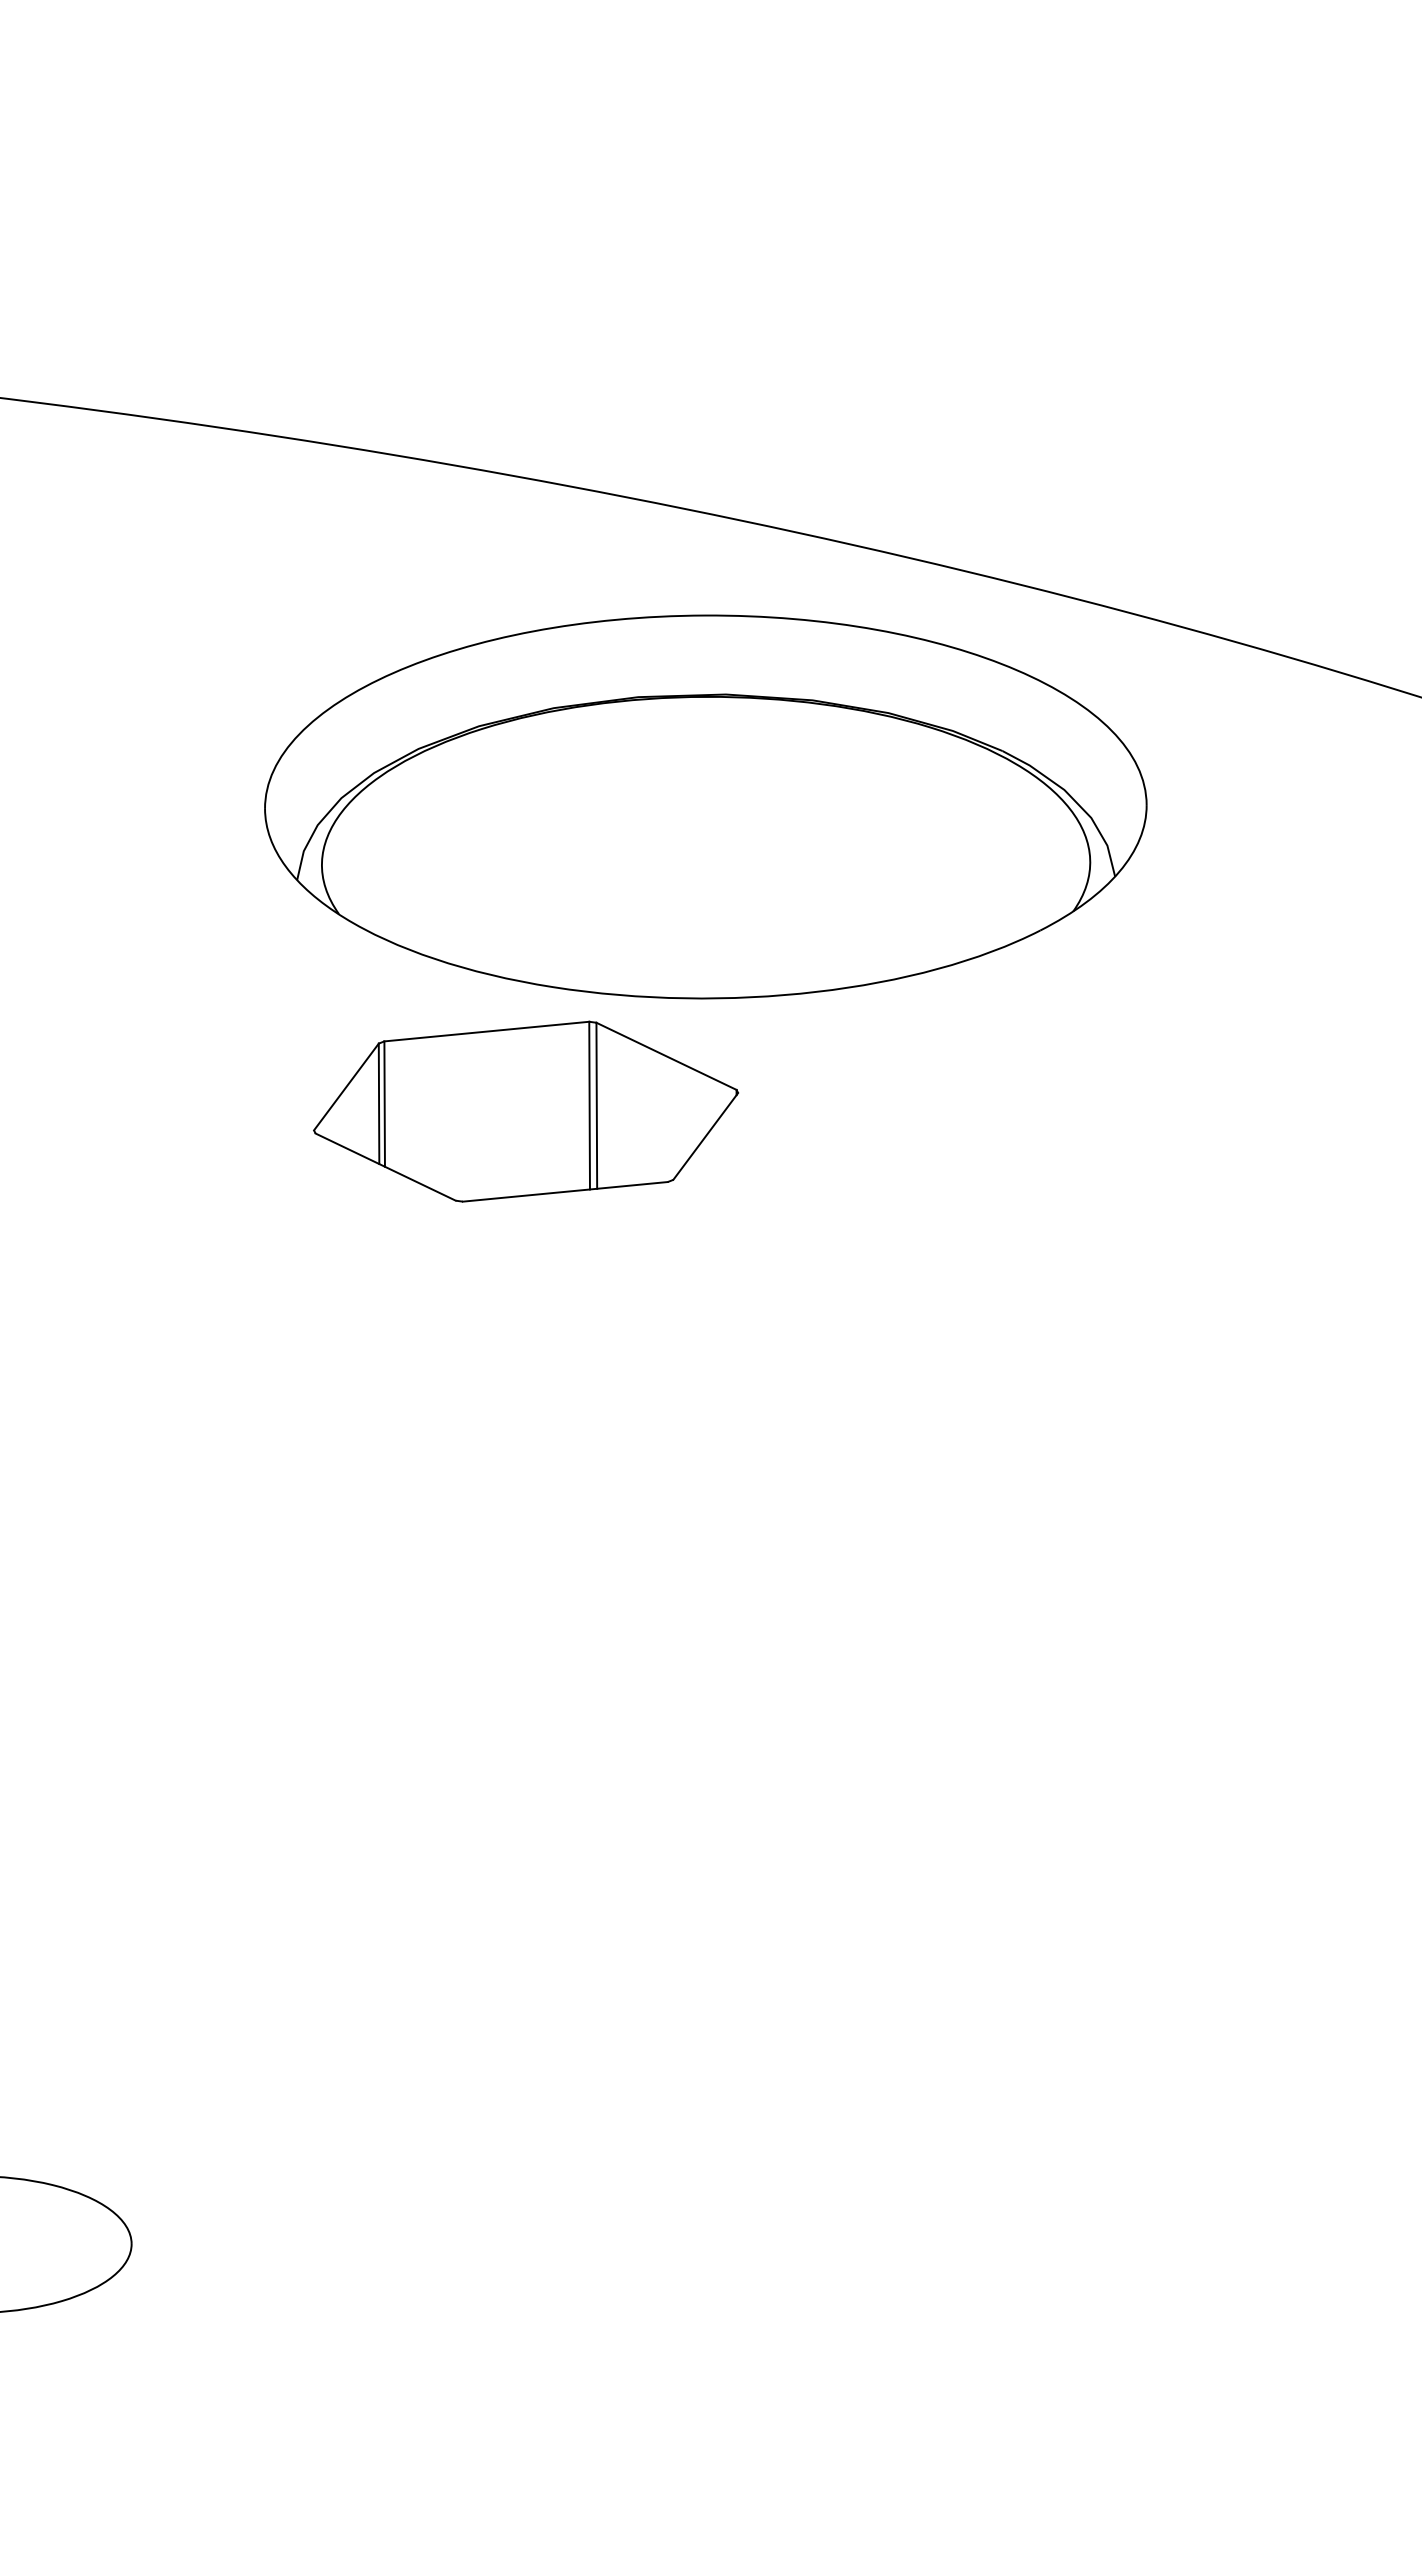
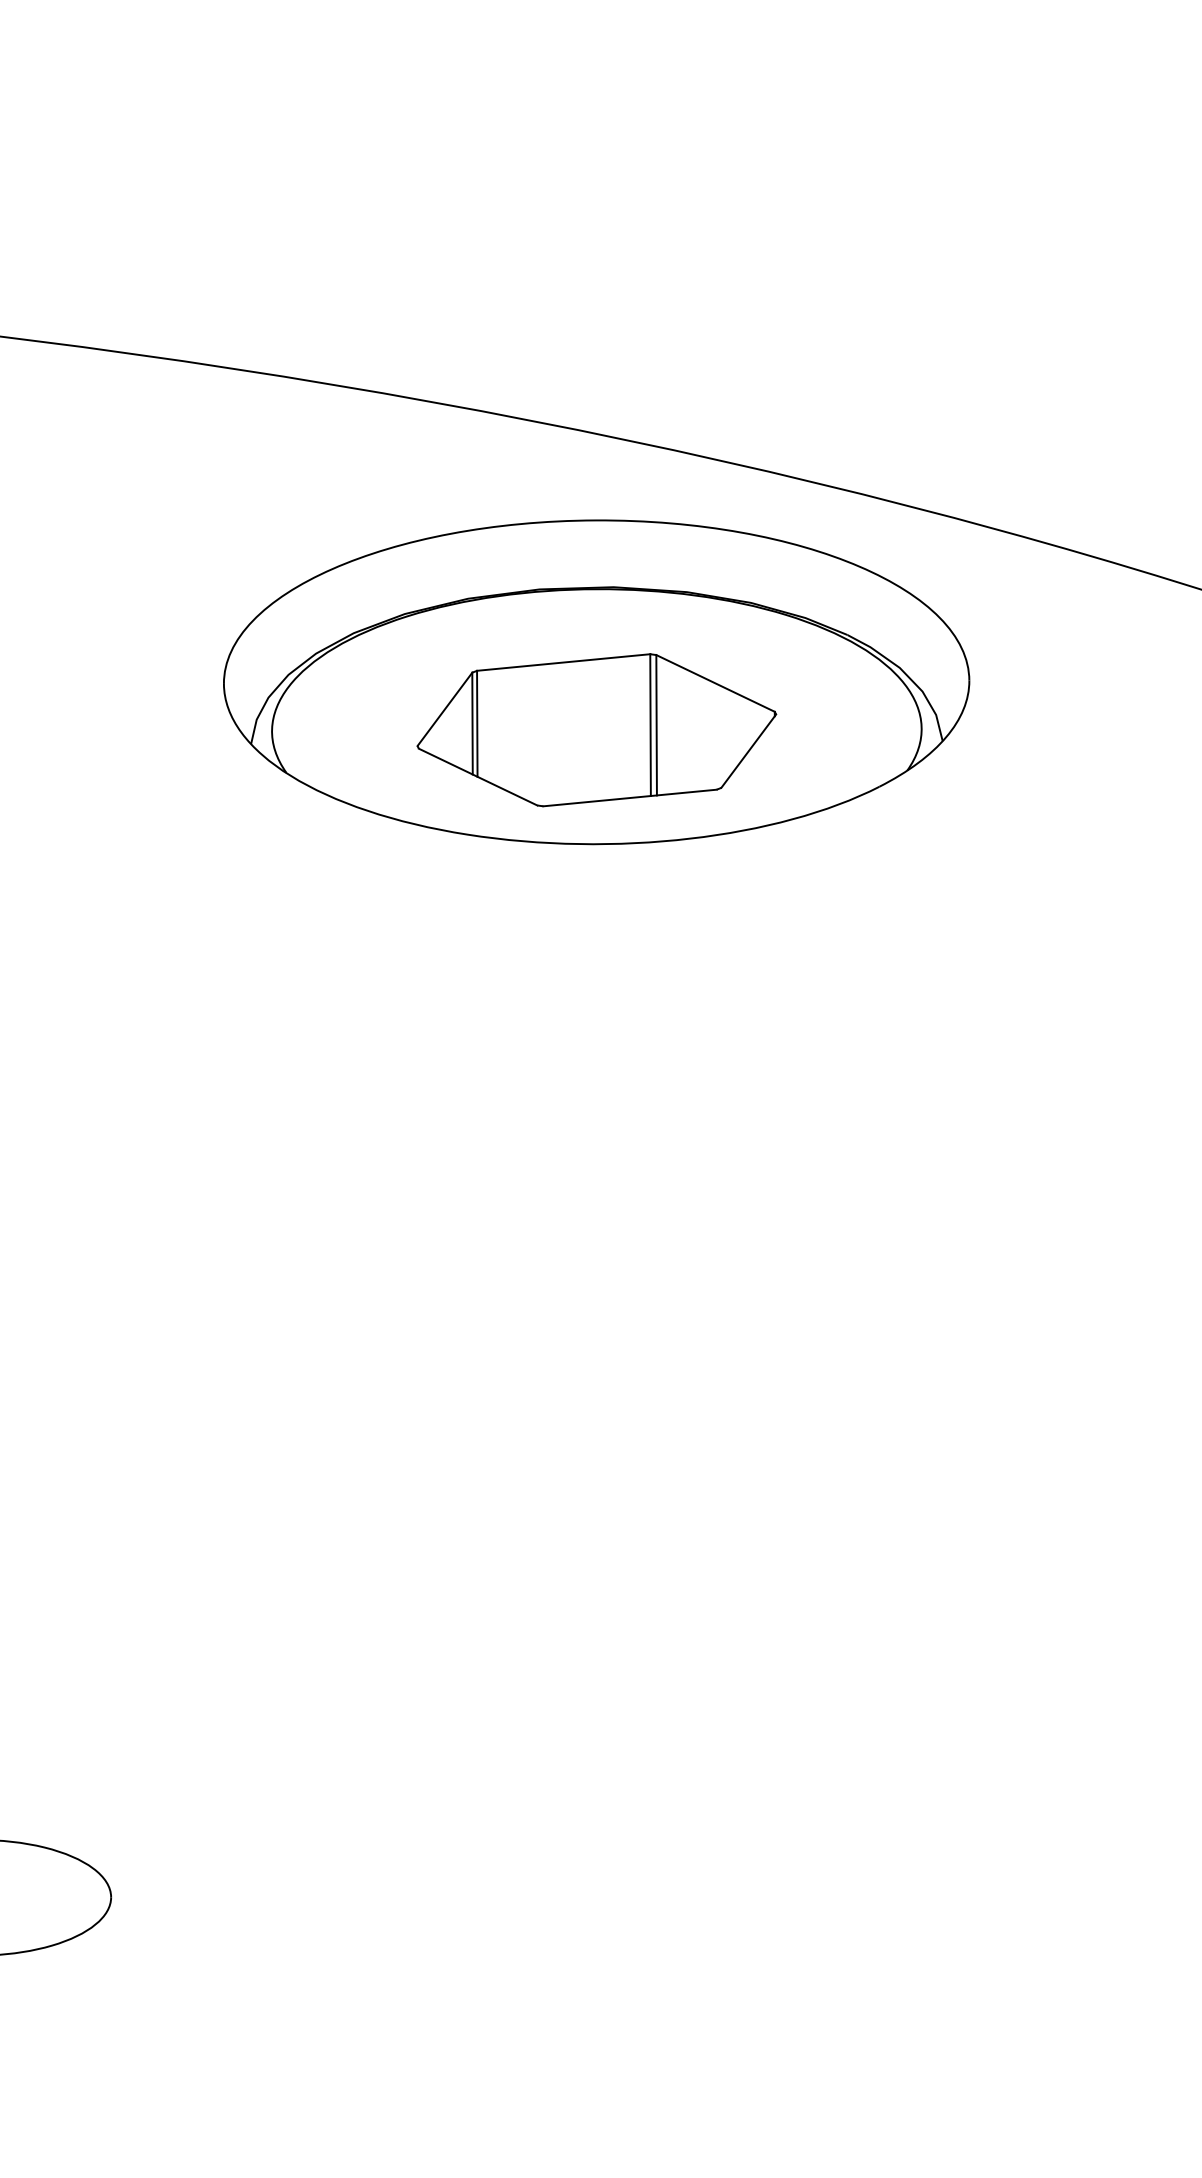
part: (526, 1111) -> (597, 730), moved

